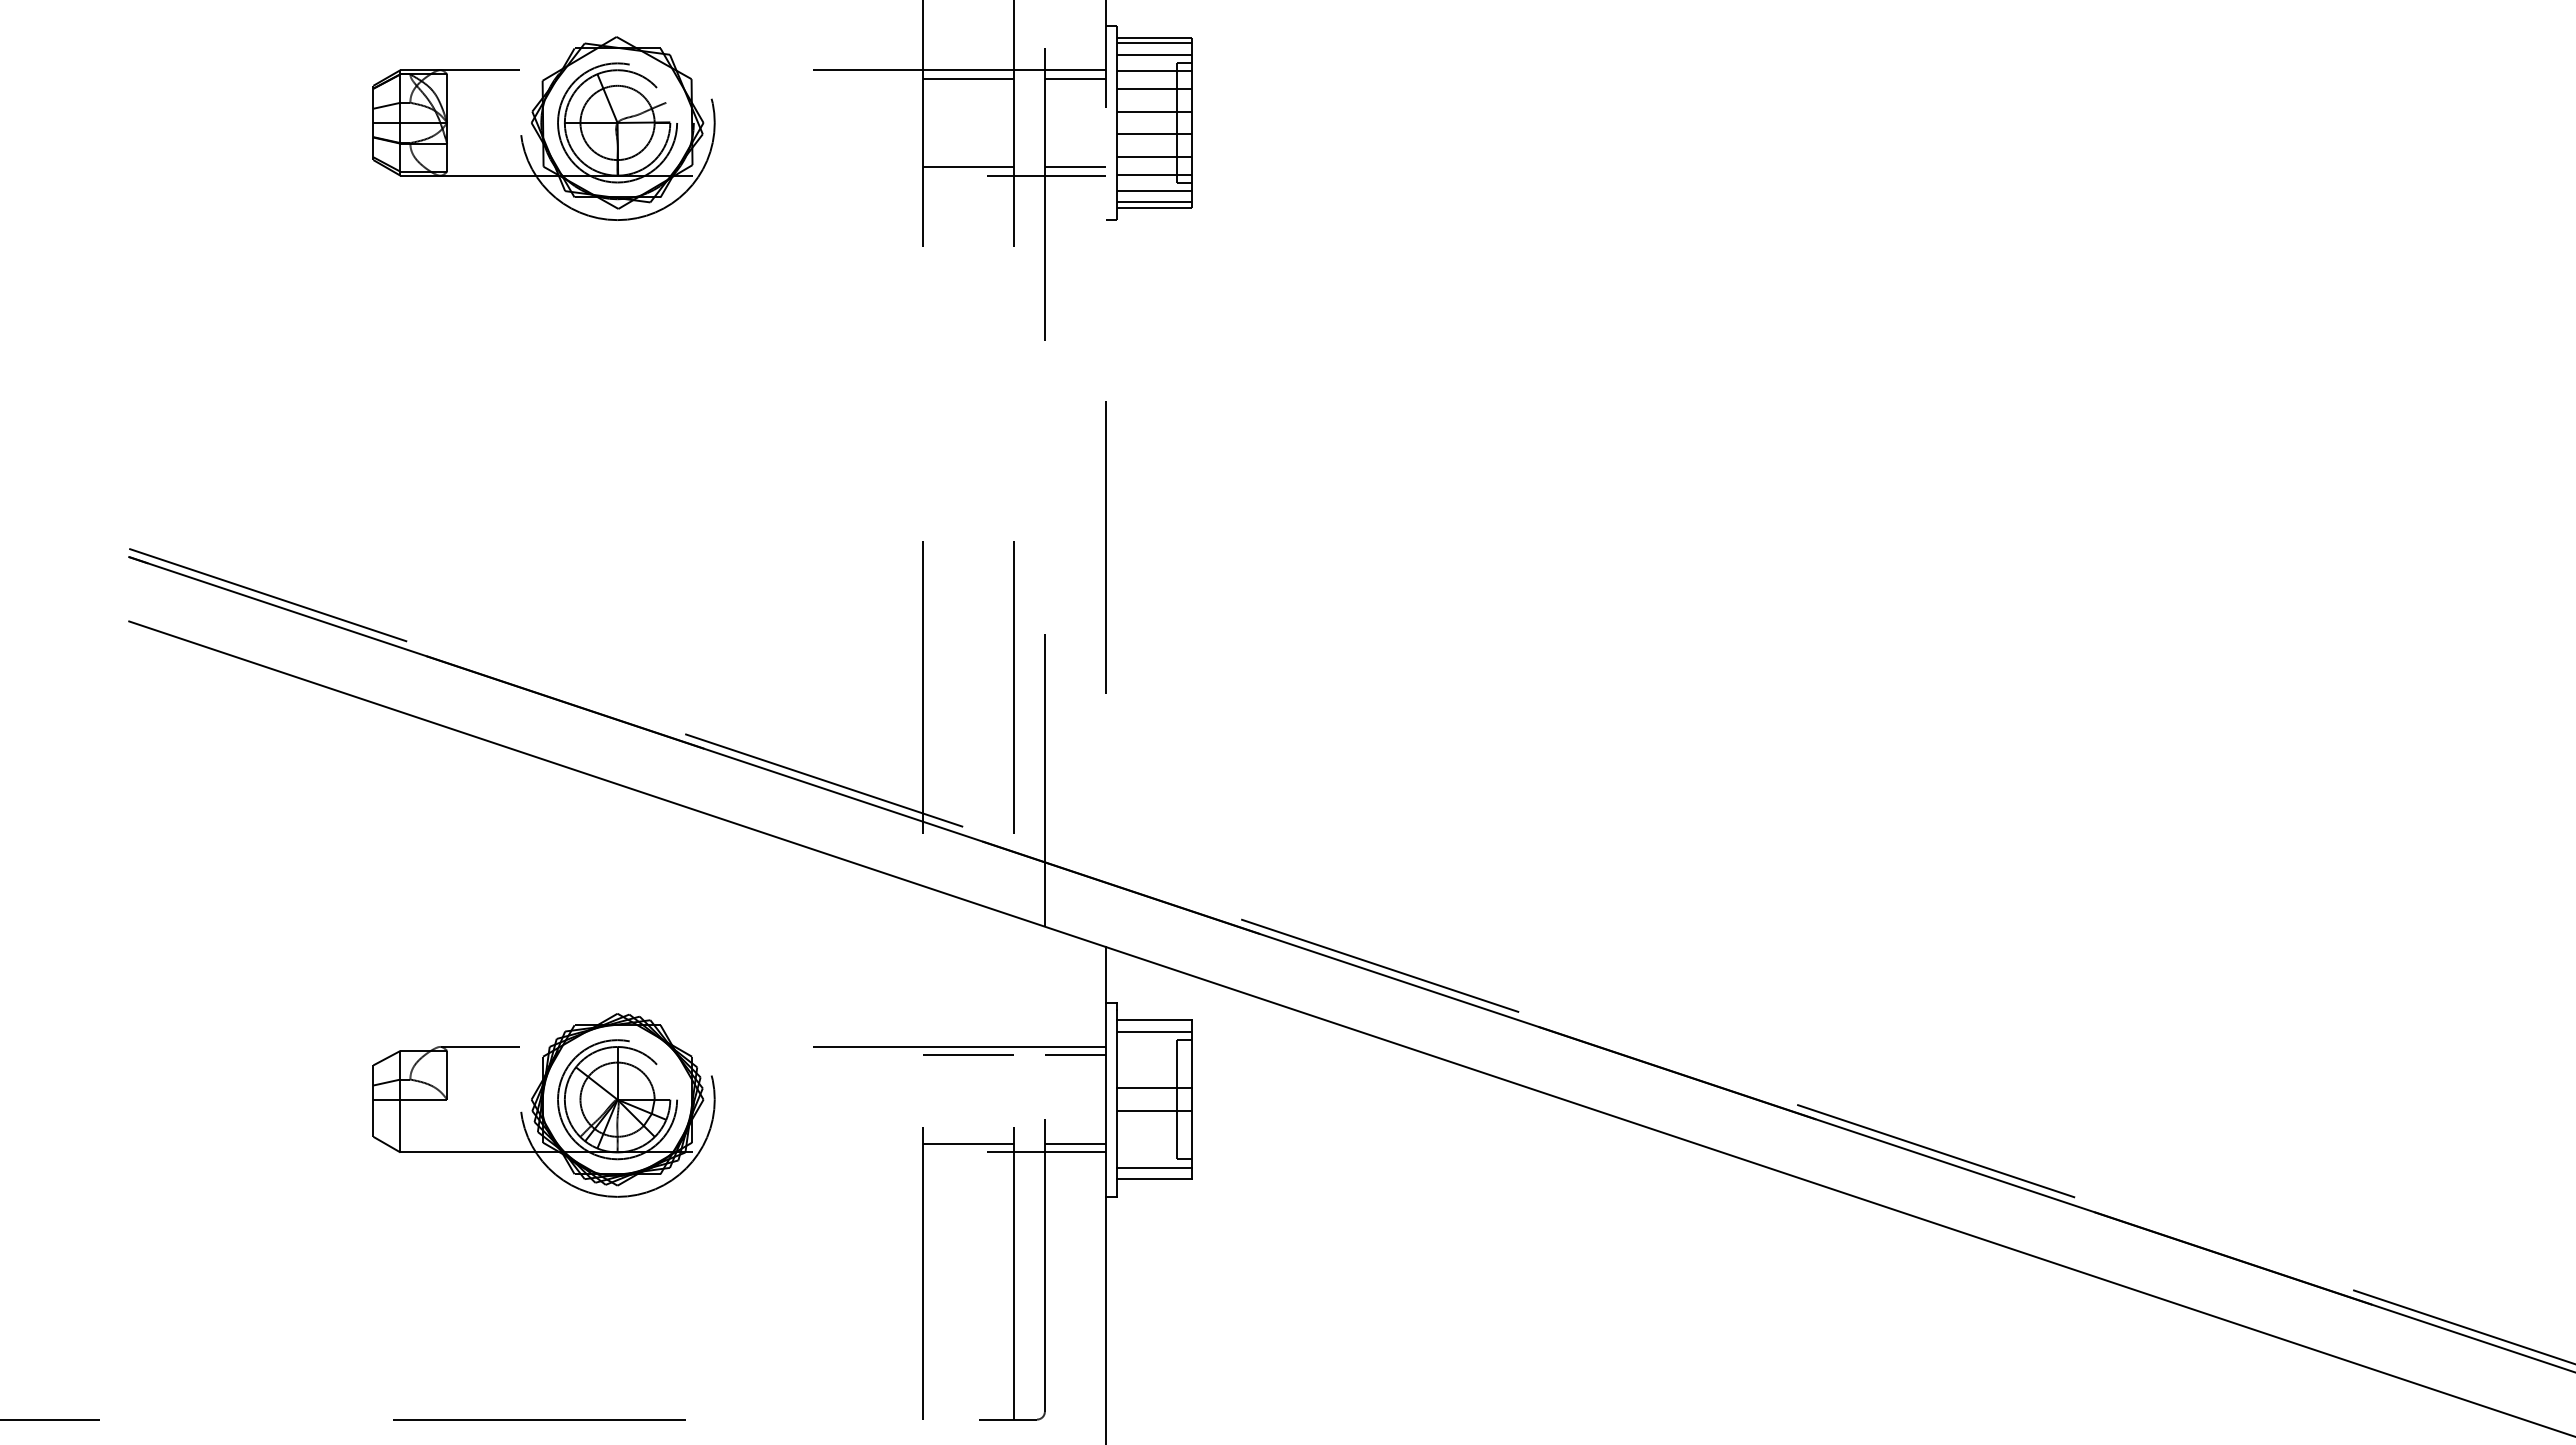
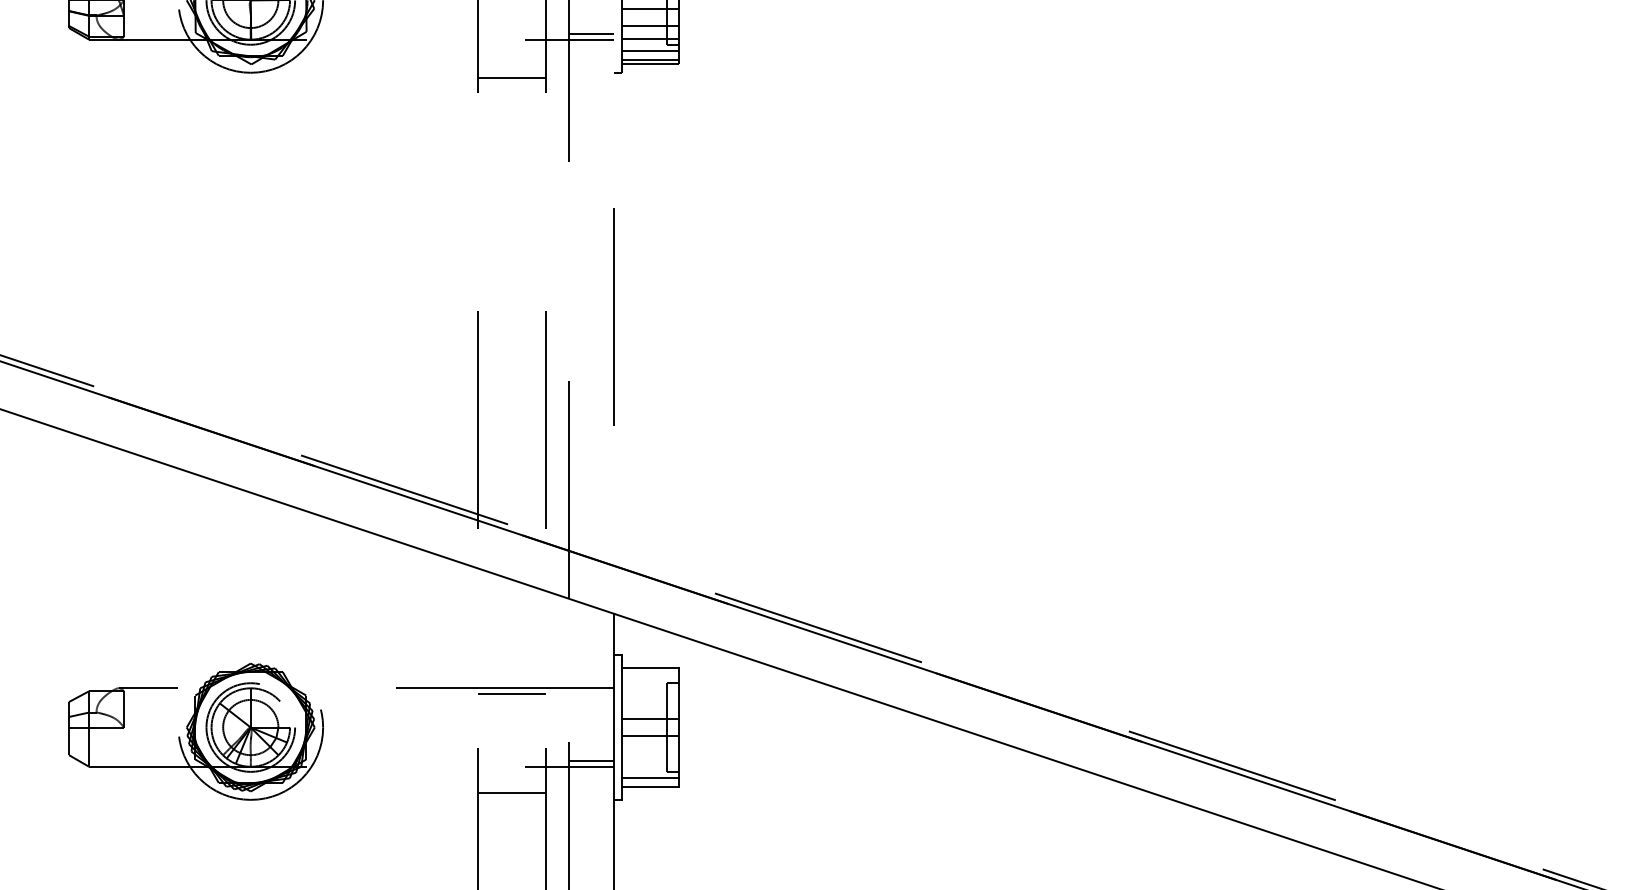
line: (968, 167) -> (512, 78), moved
line: (1154, 1031) -> (650, 676), removed
line: (1074, 1055) -> (590, 694), removed
line: (968, 1144) -> (512, 793), moved

